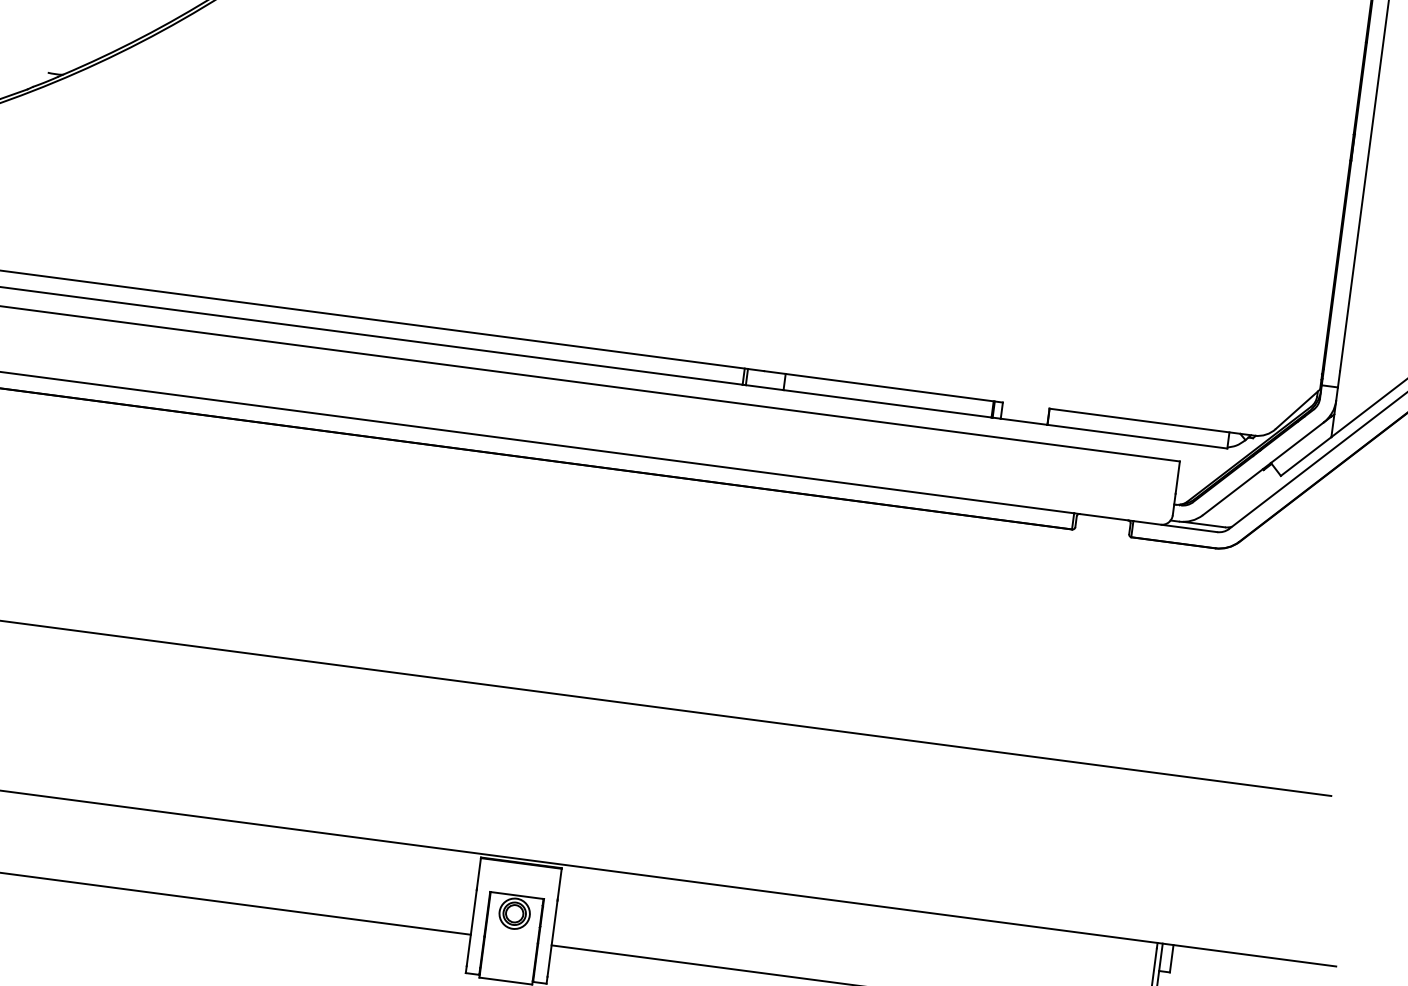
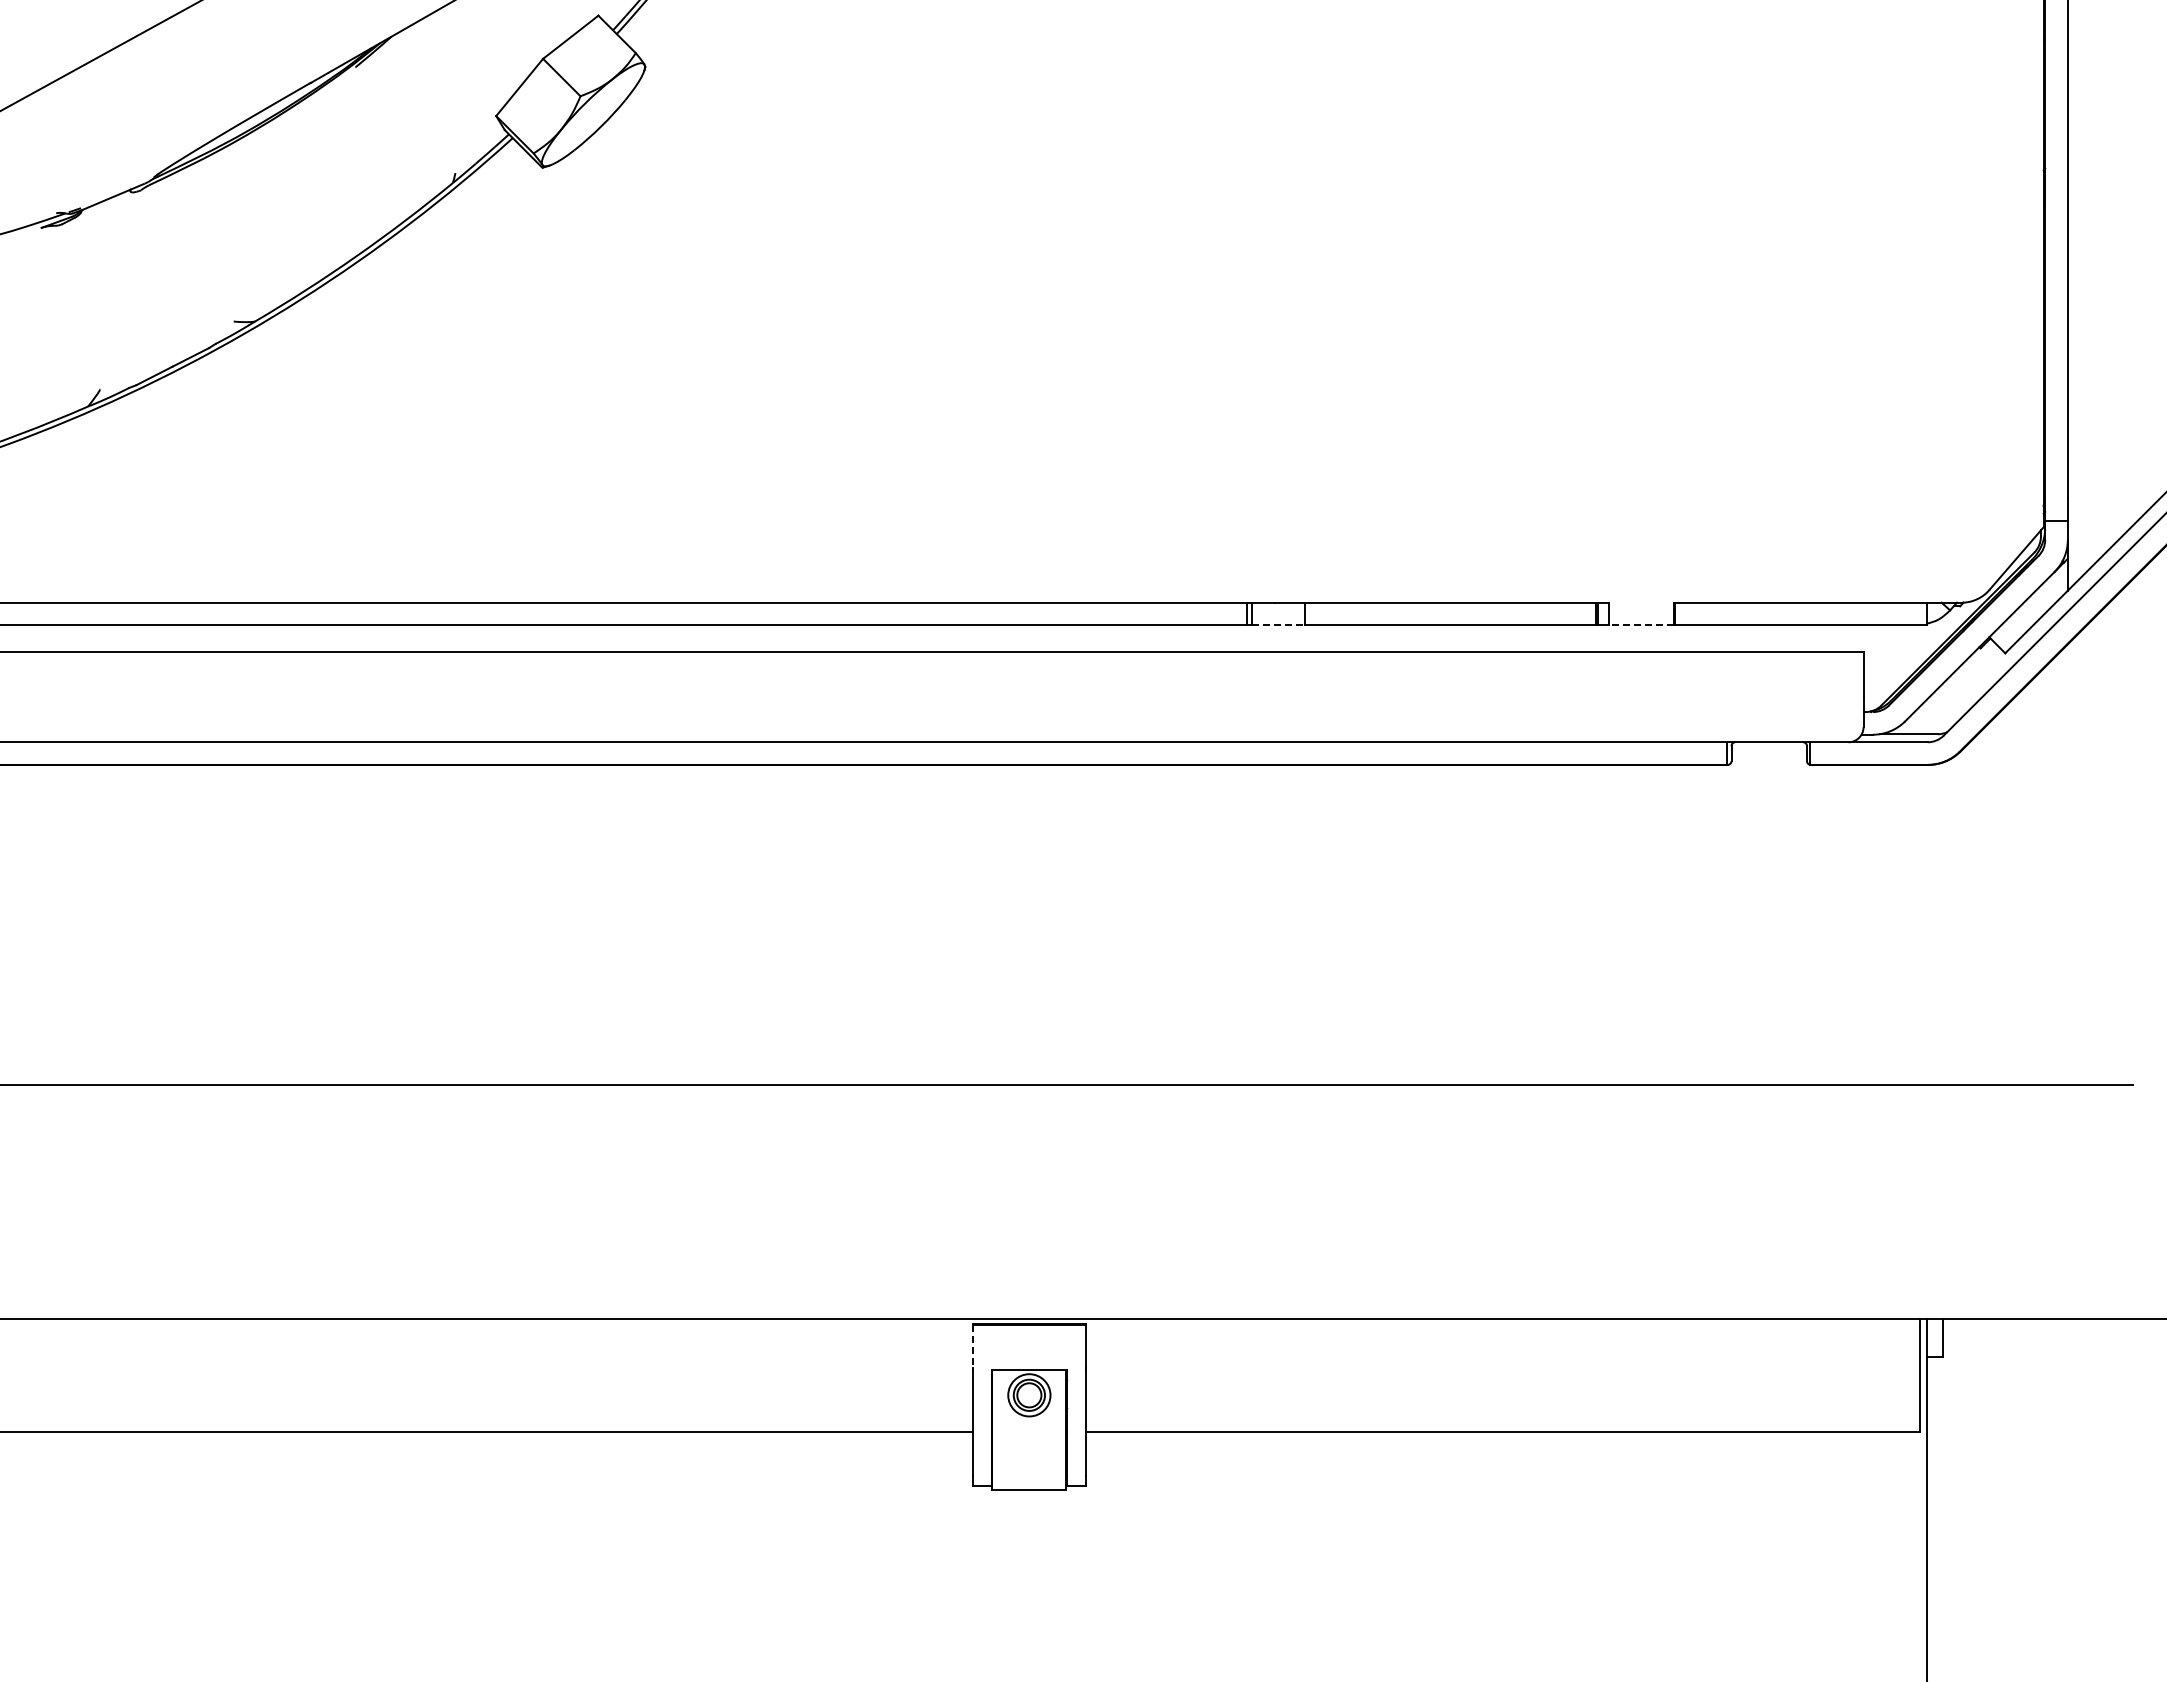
line: (764, 387) -> (1278, 625), solid -> dashed
line: (1023, 421) -> (1641, 625), solid -> dashed
line: (478, 873) -> (972, 1346), solid -> dashed

